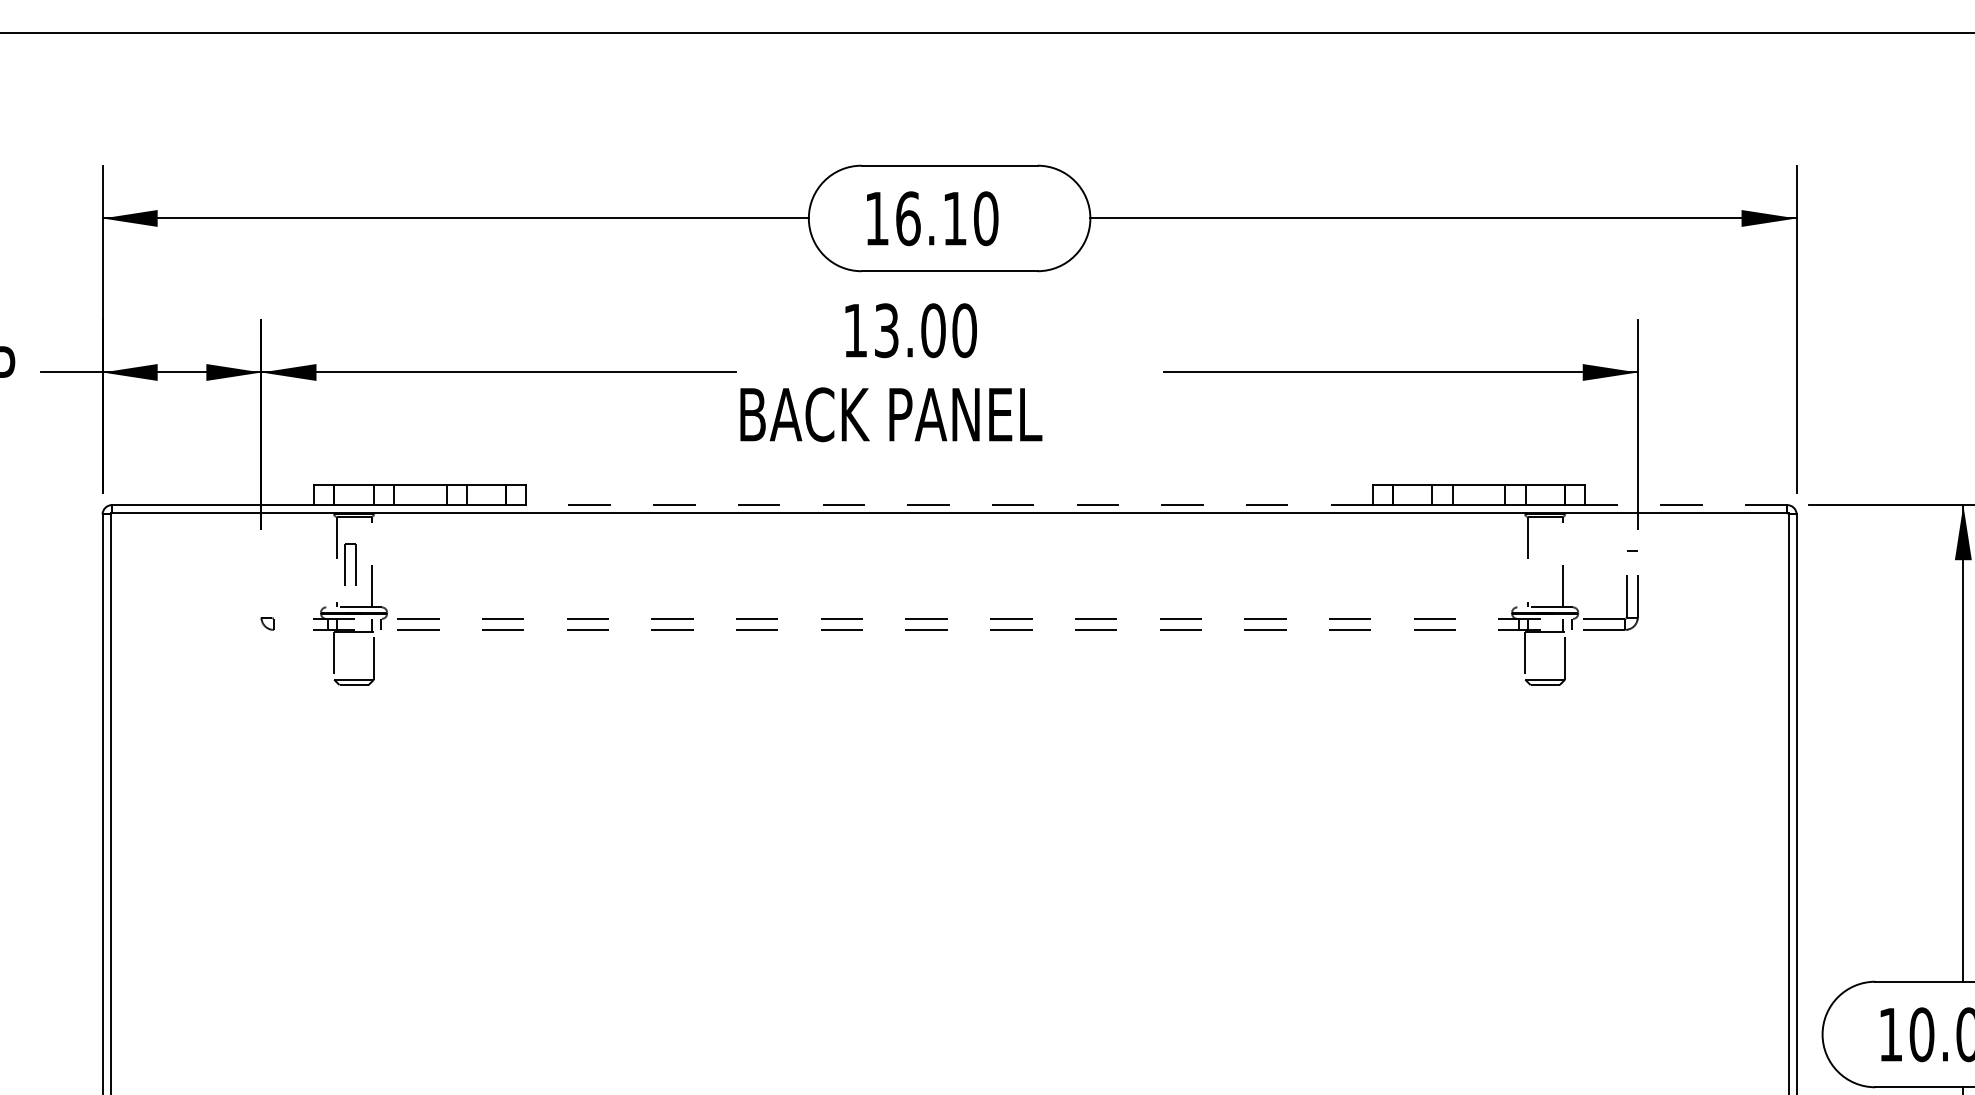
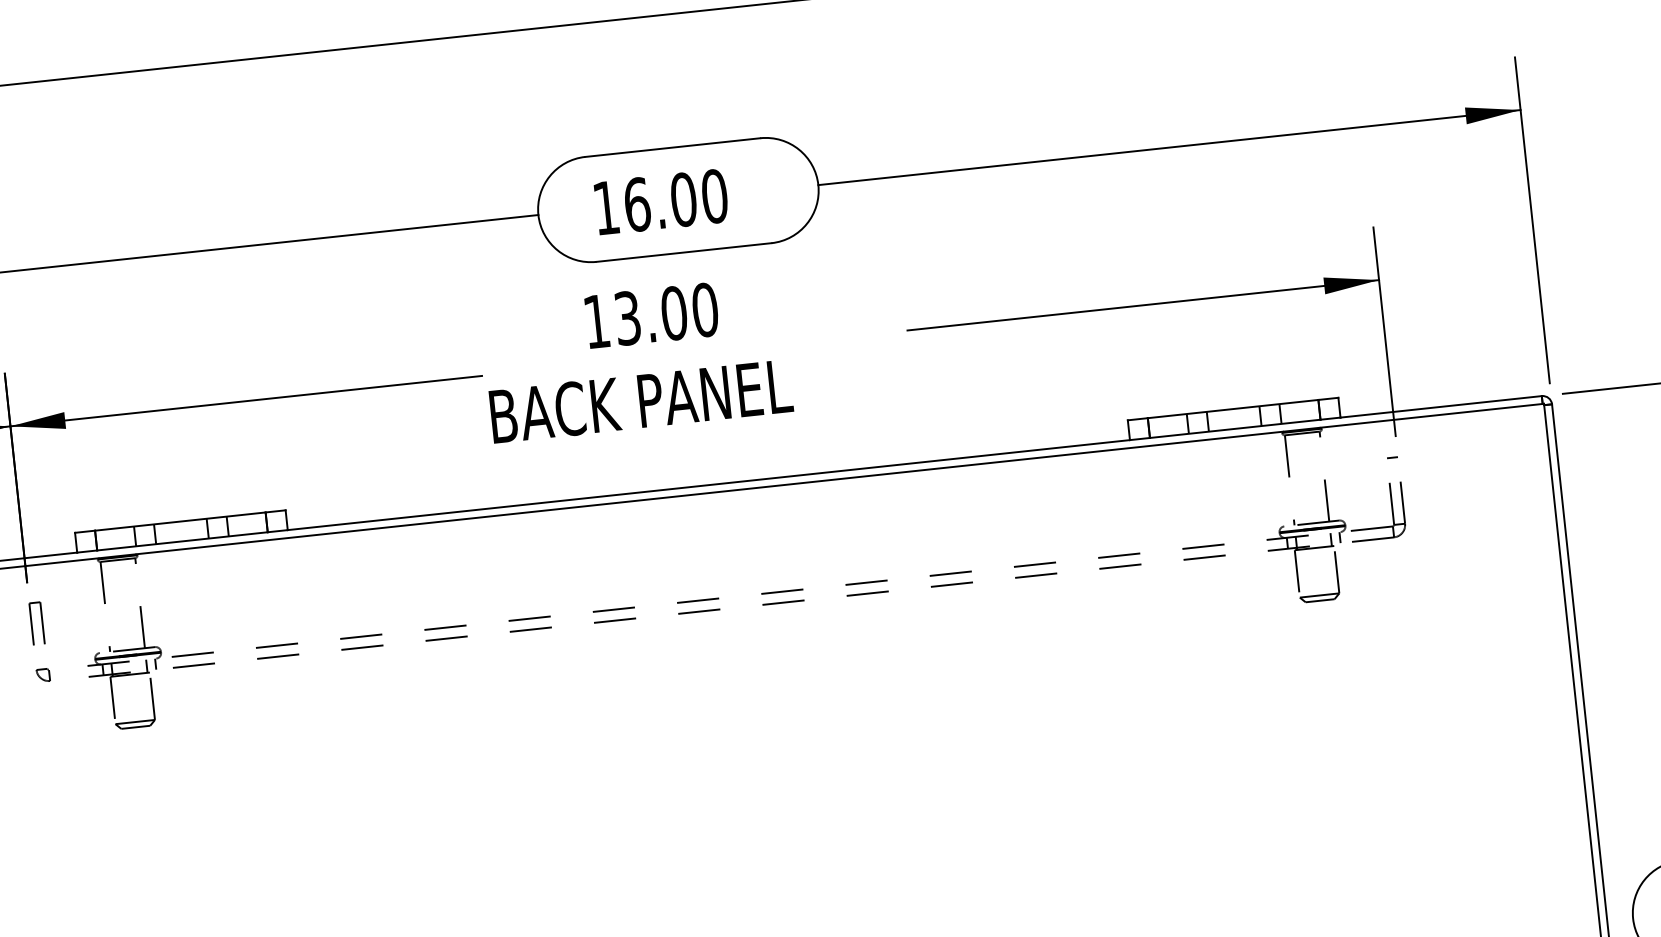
text: (954, 218) -> (683, 199), 16.10 -> 16.00
line: (949, 505) -> (708, 485), dashed -> solid
line: (1685, 505) -> (1440, 407), dashed -> solid
part: (350, 564) -> (36, 623), moved

